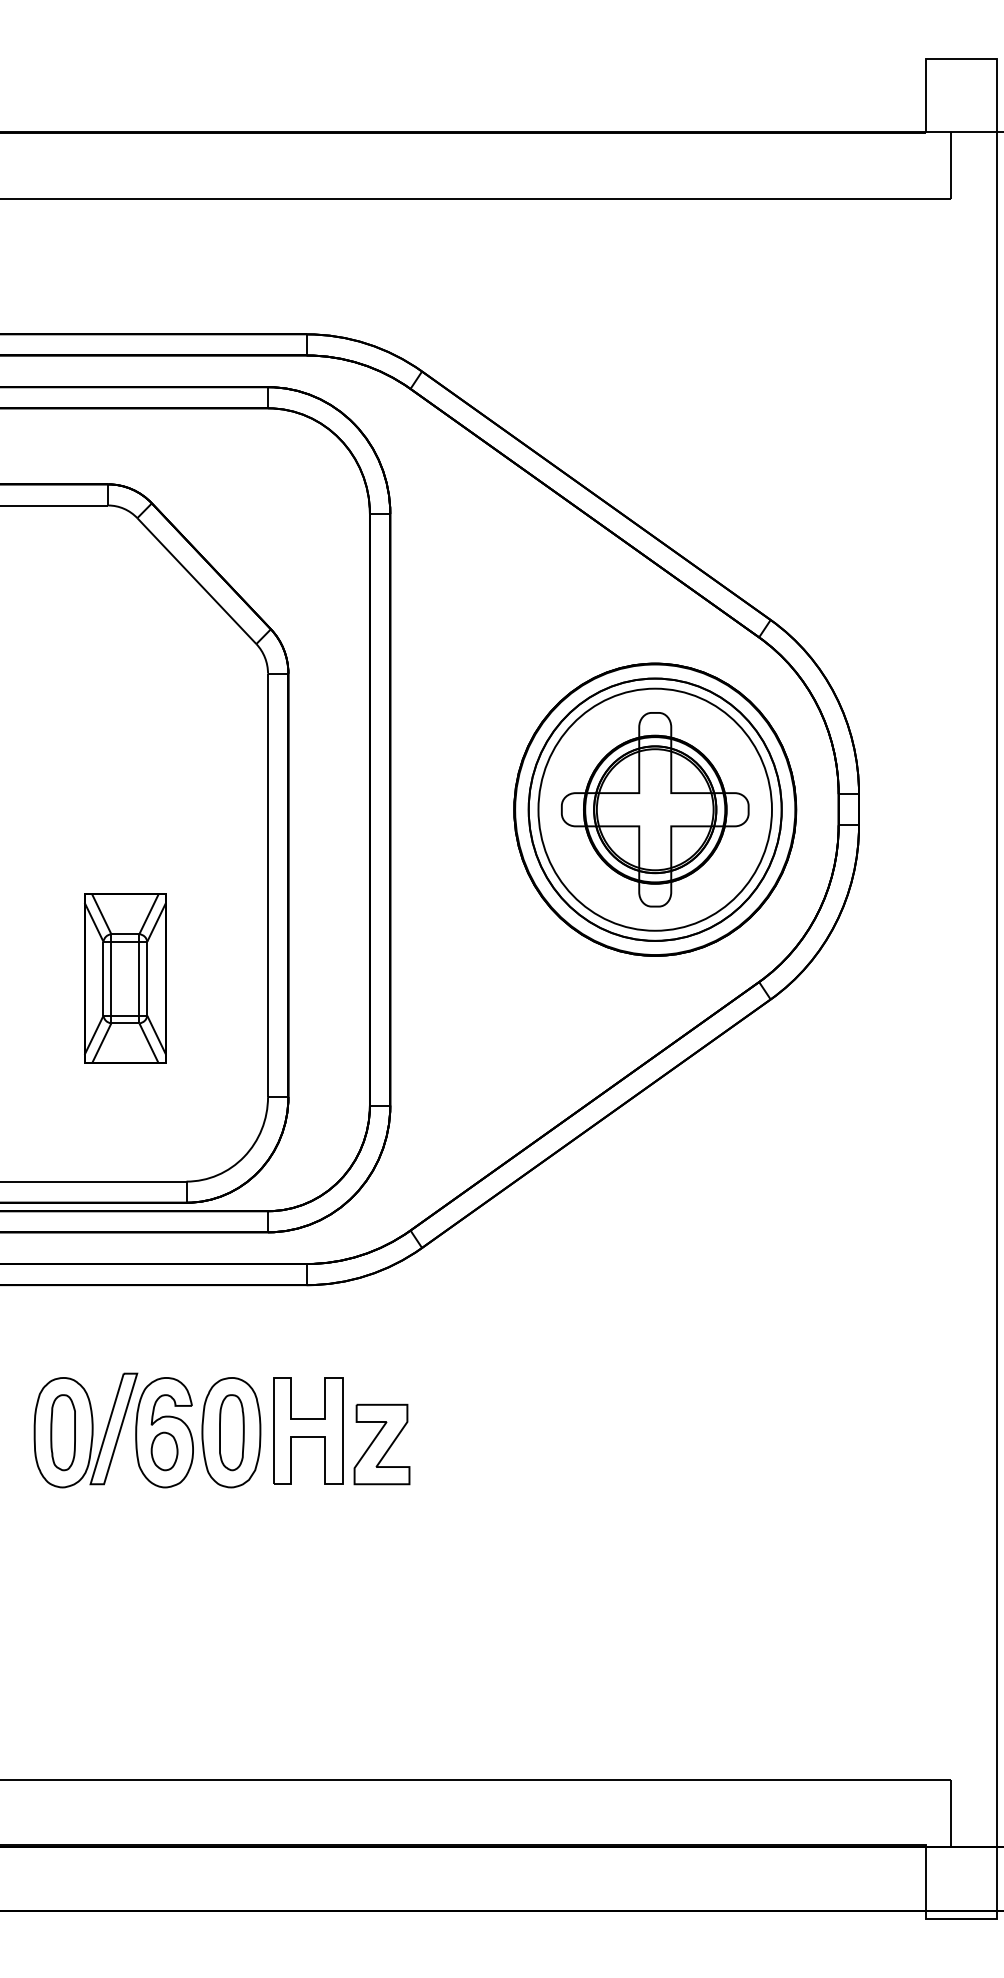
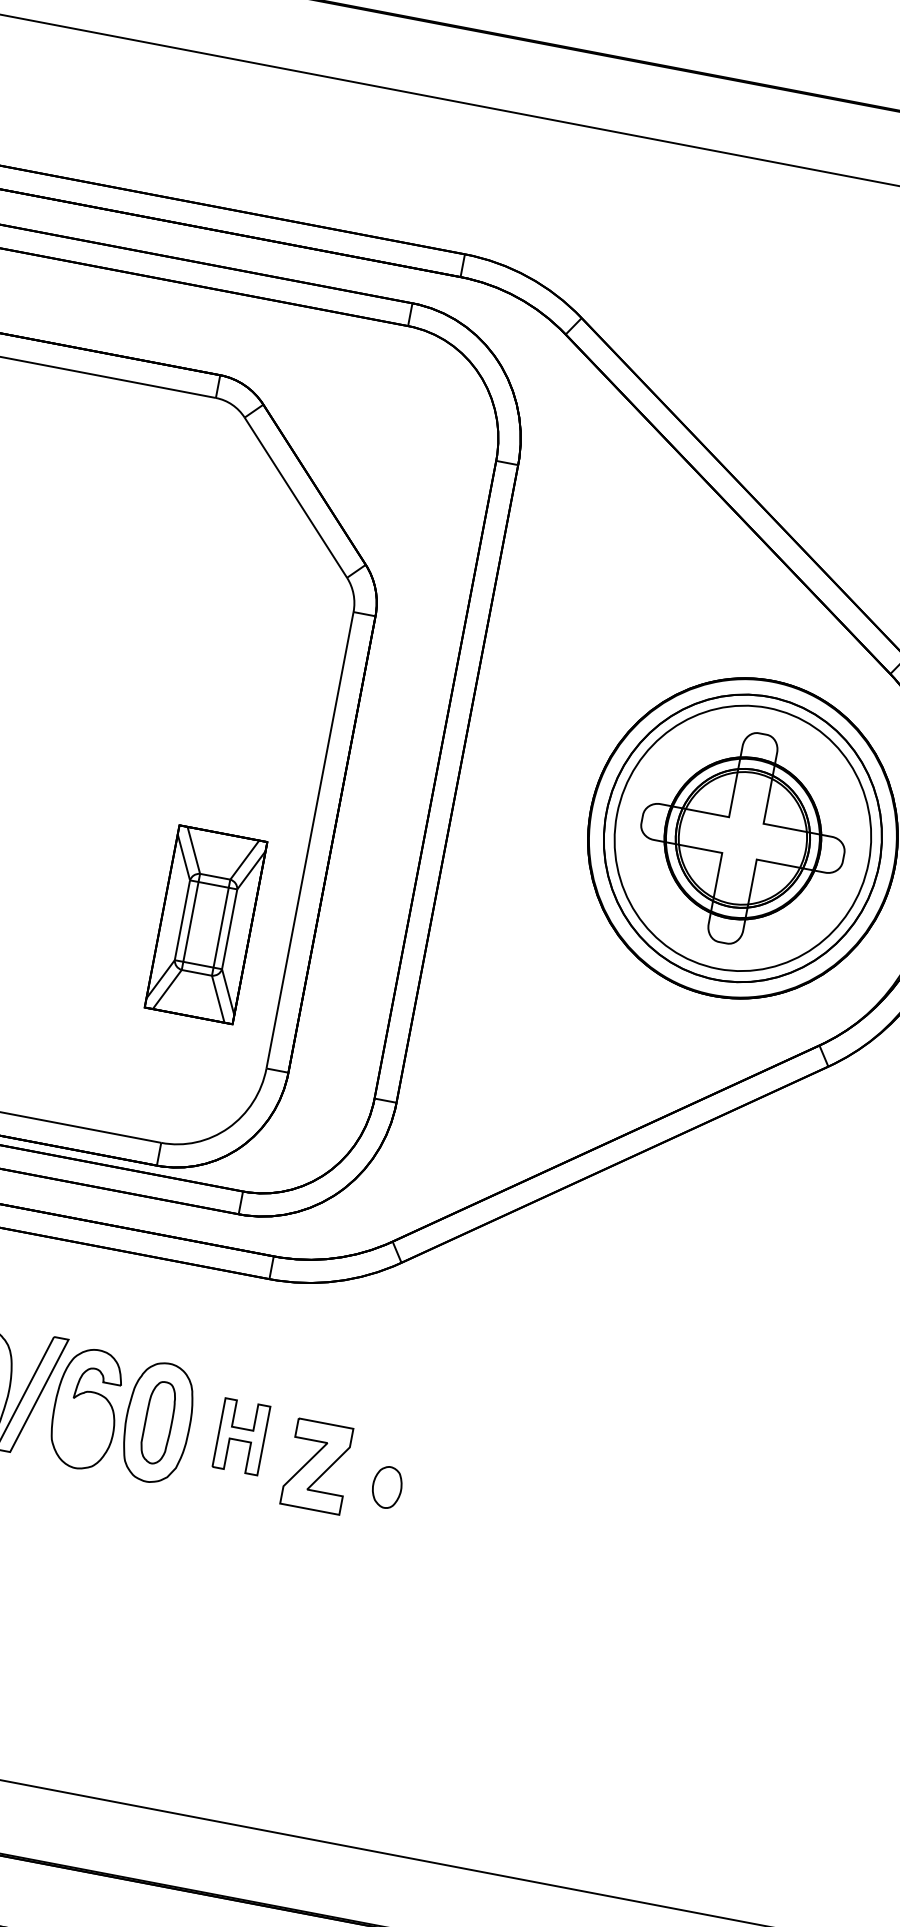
part: (125, 978) -> (206, 924), moved
part: (308, 1430) -> (241, 1436), size x0.6
part: (164, 1451) -> (387, 1487), moved

